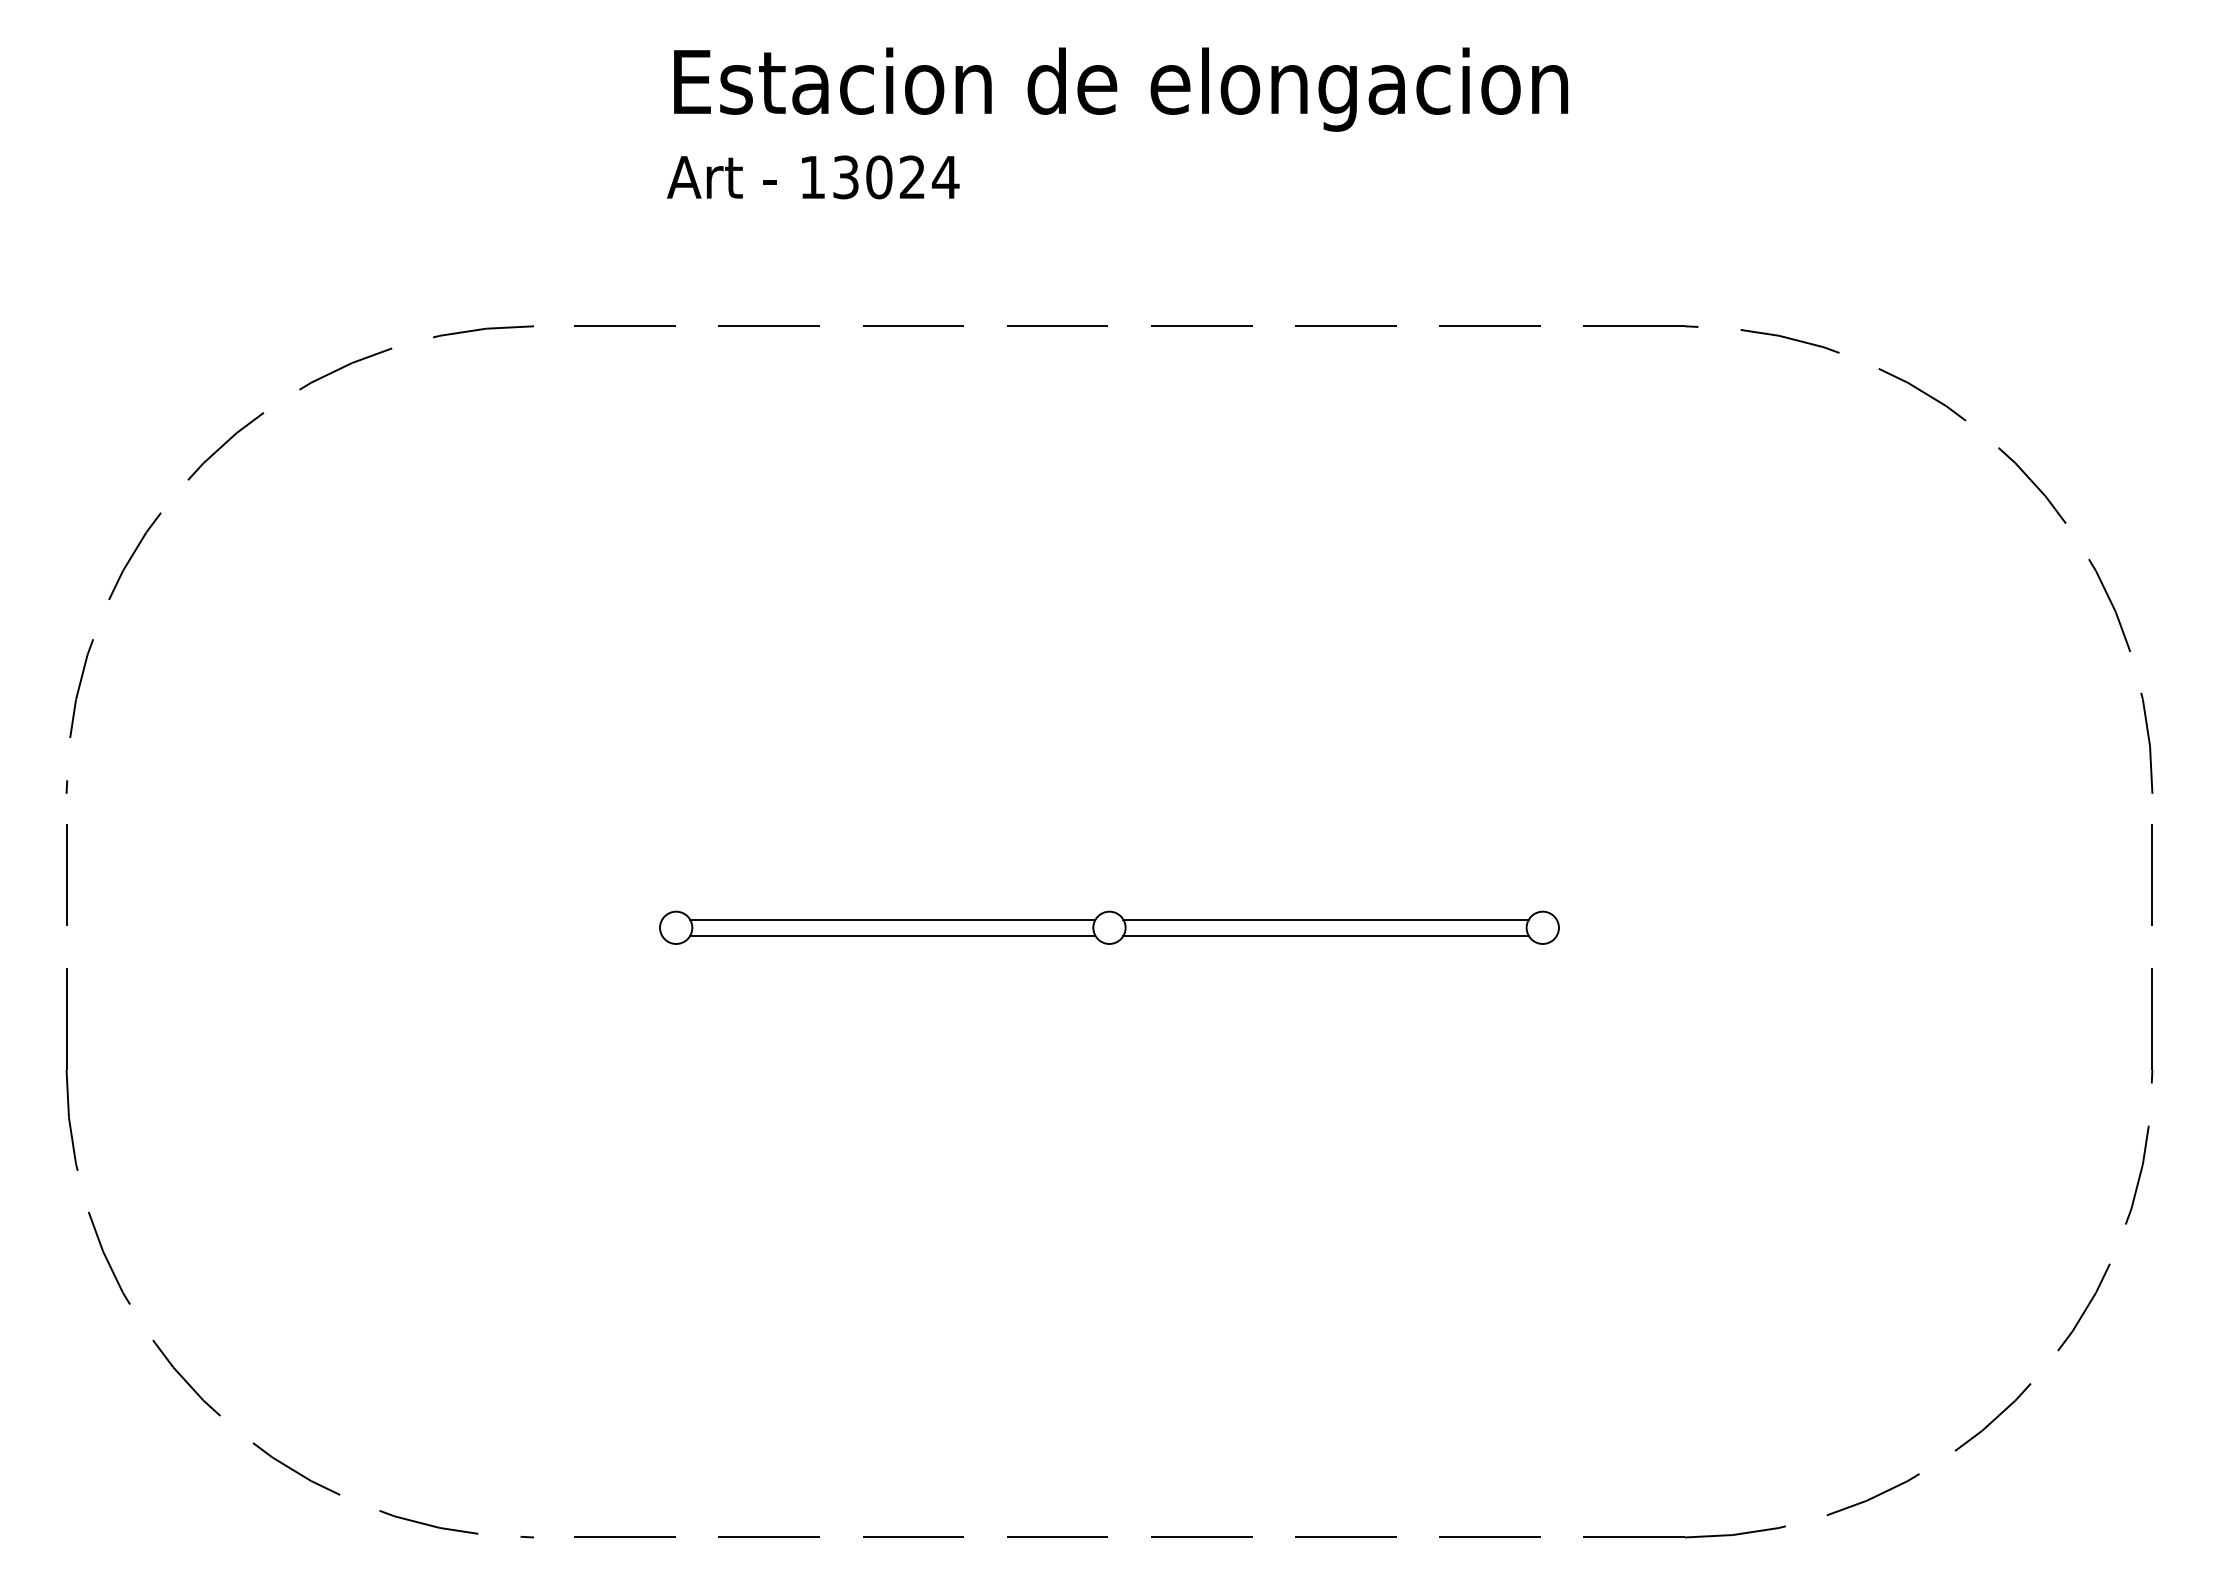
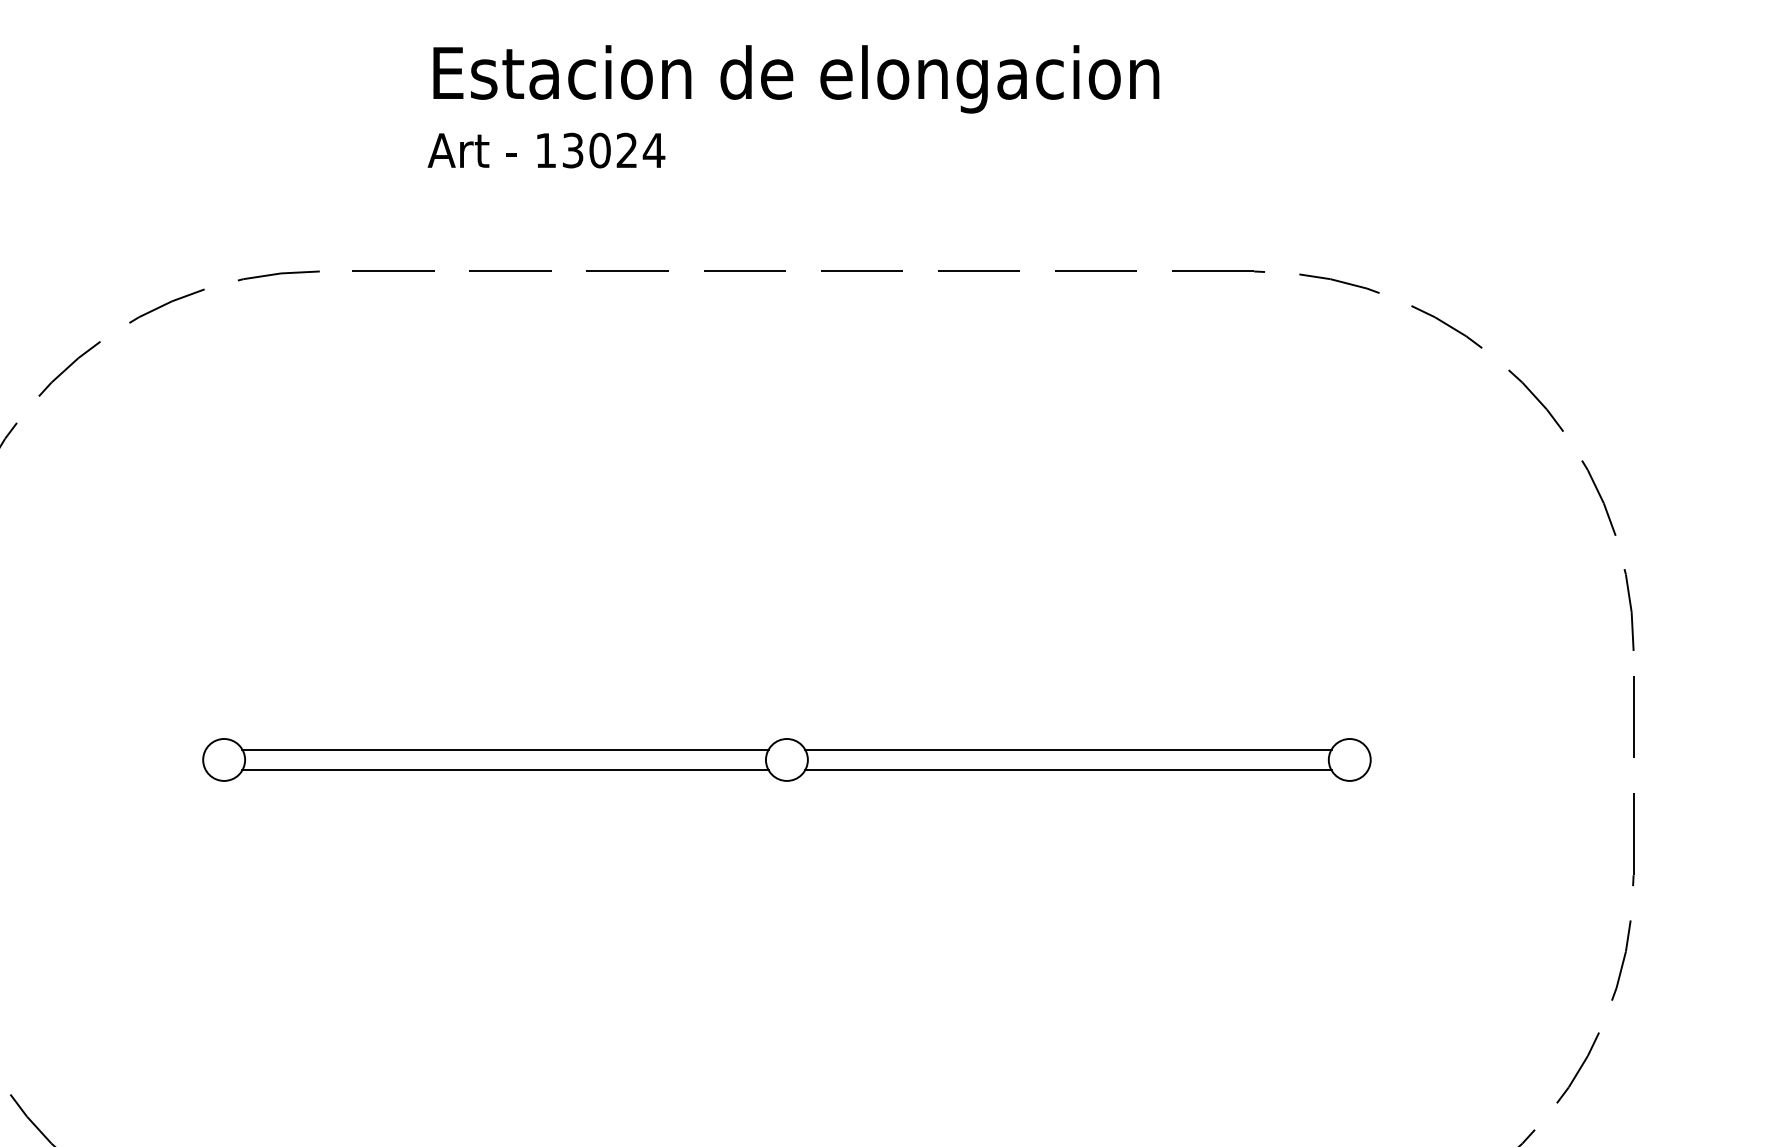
part: (1109, 927) -> (786, 759), size x1.6

